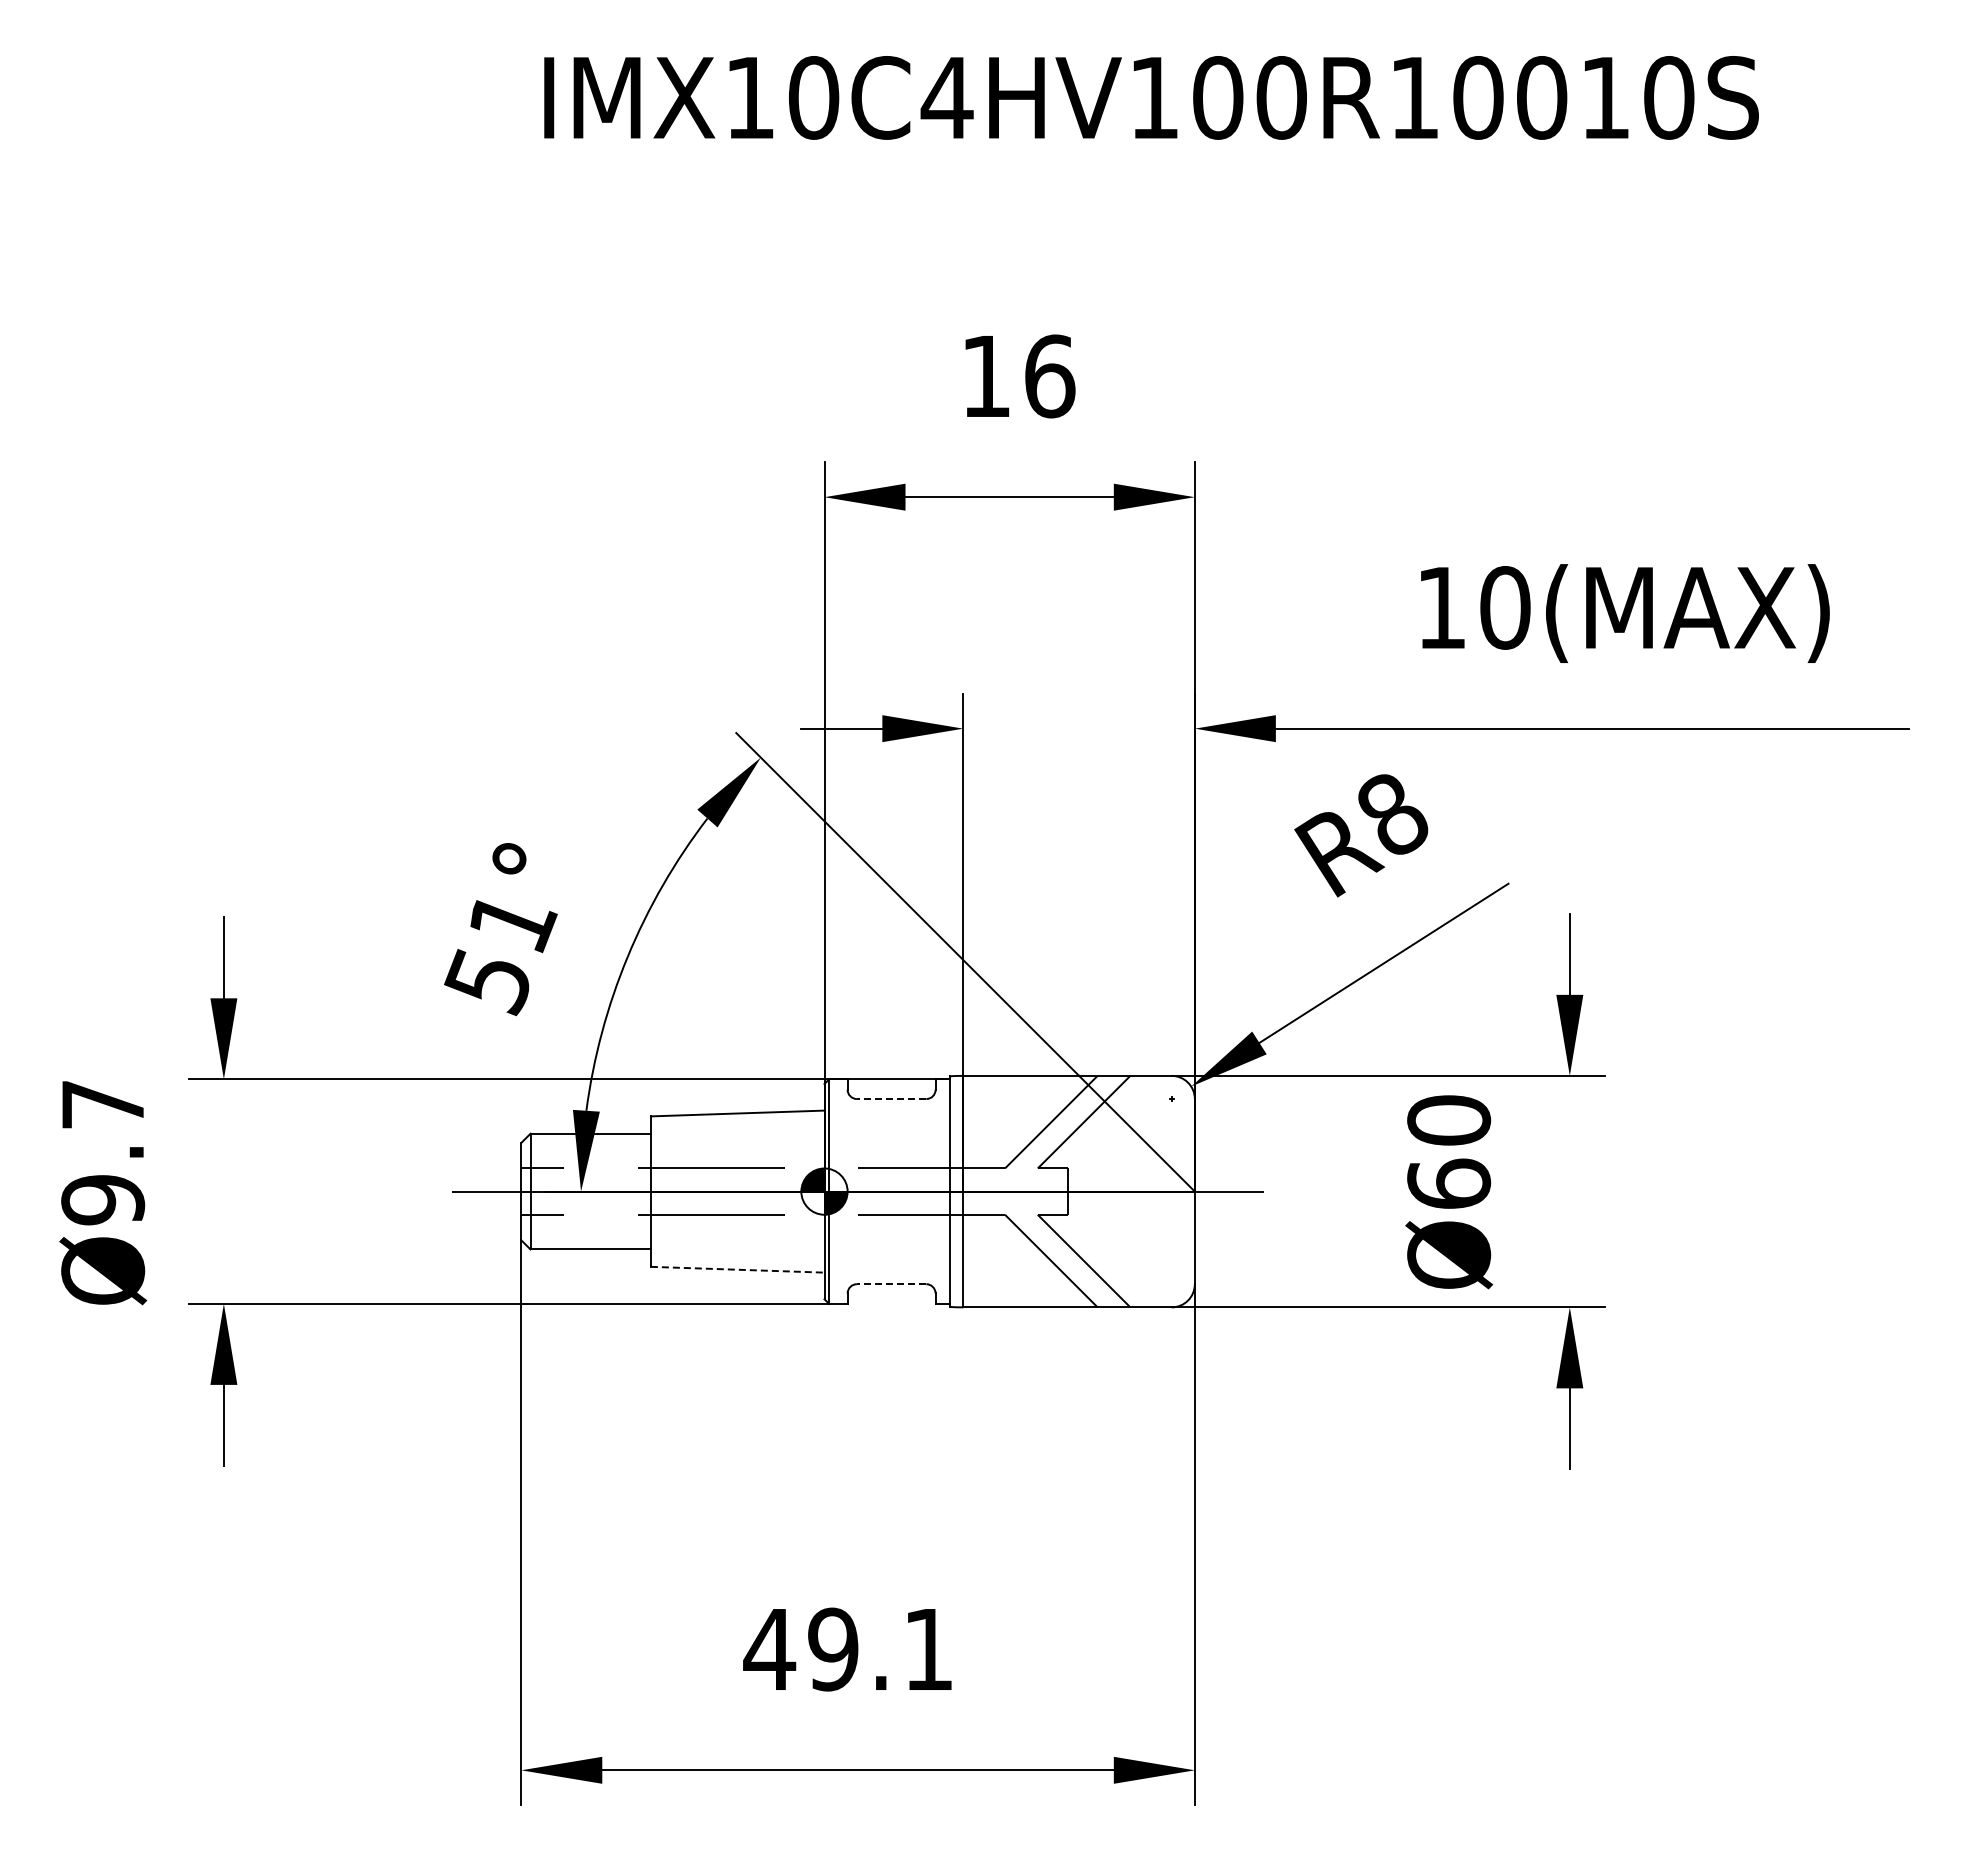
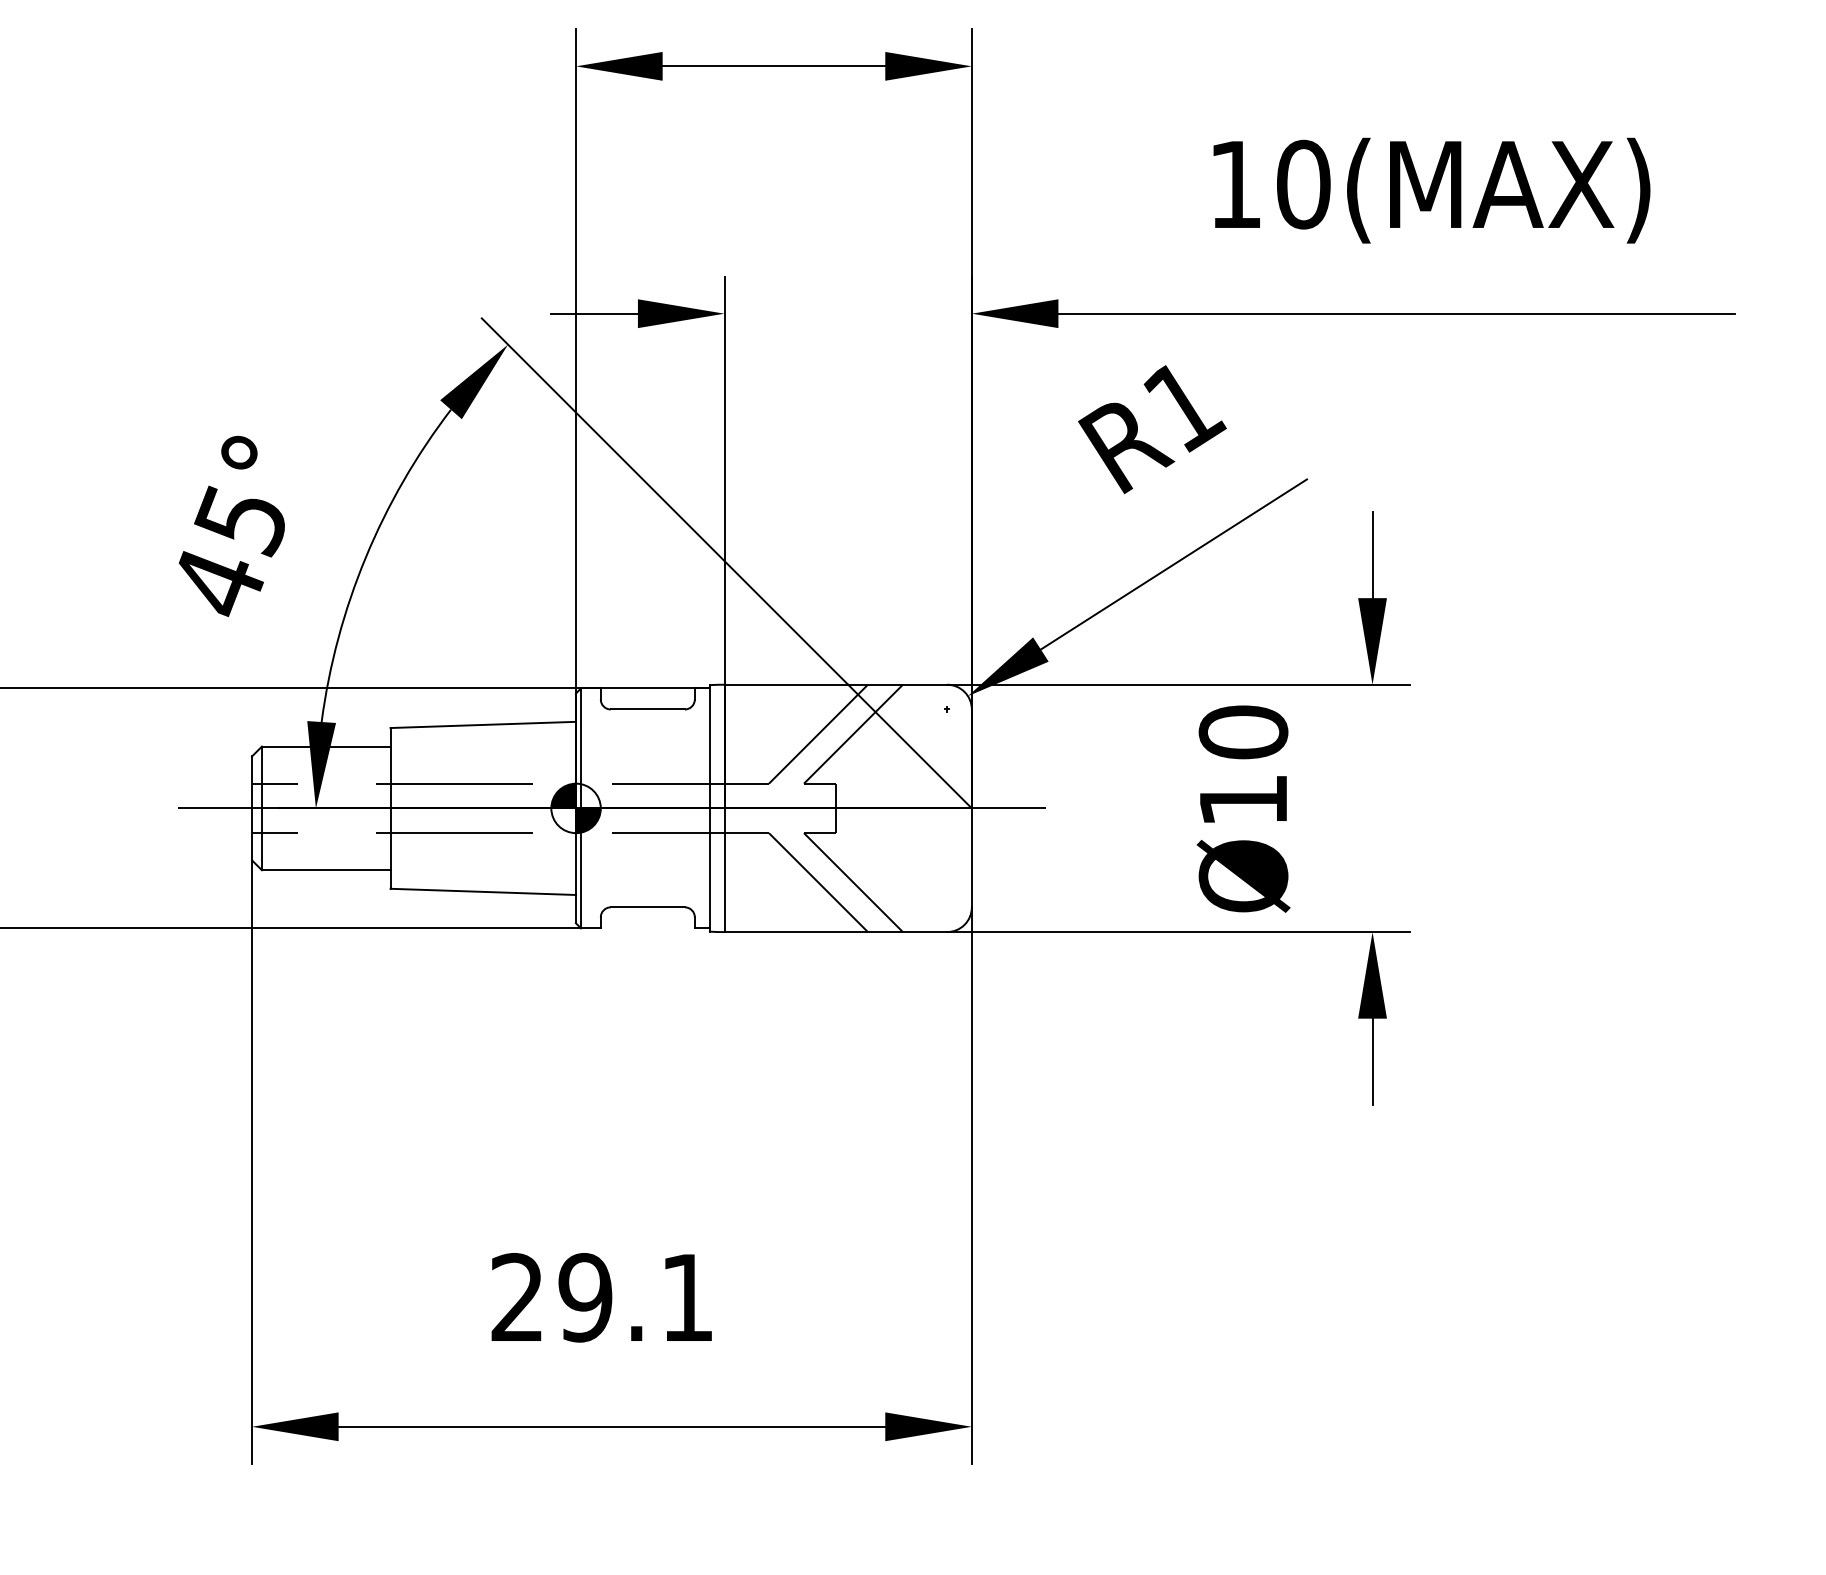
text: (1394, 816) -> (1185, 407), R8 -> R1
text: (500, 952) -> (229, 552), 51° -> 45°
line: (891, 1099) -> (647, 709), dashed -> solid
text: (1449, 1183) -> (1243, 799), Ø60 -> Ø10
line: (737, 1269) -> (483, 891), dashed -> solid
line: (891, 1284) -> (647, 907), dashed -> solid
text: (769, 1648) -> (517, 1296), 49.1 -> 29.1

